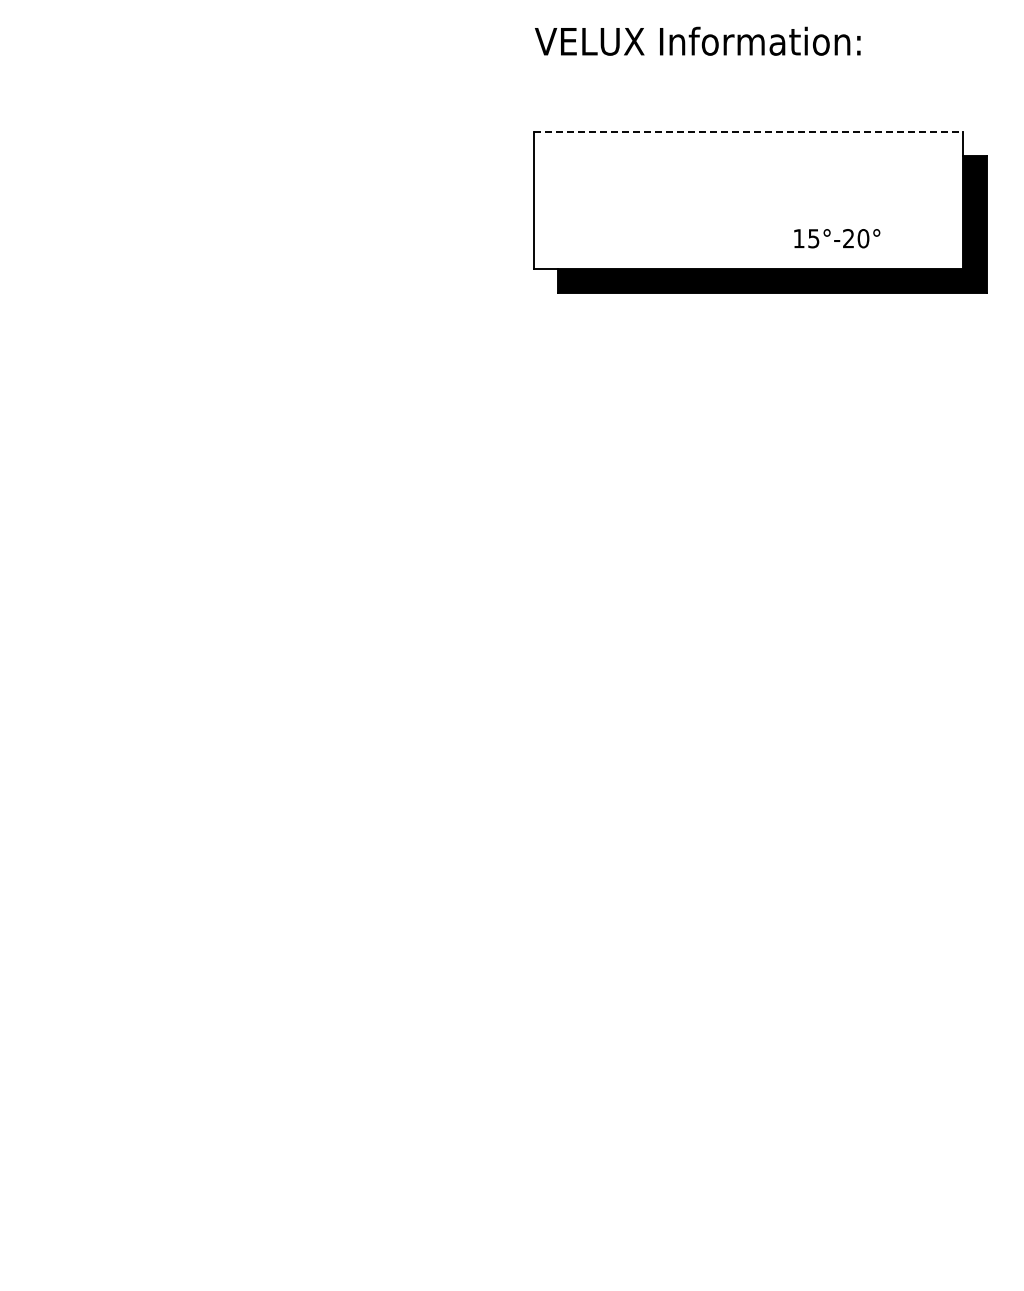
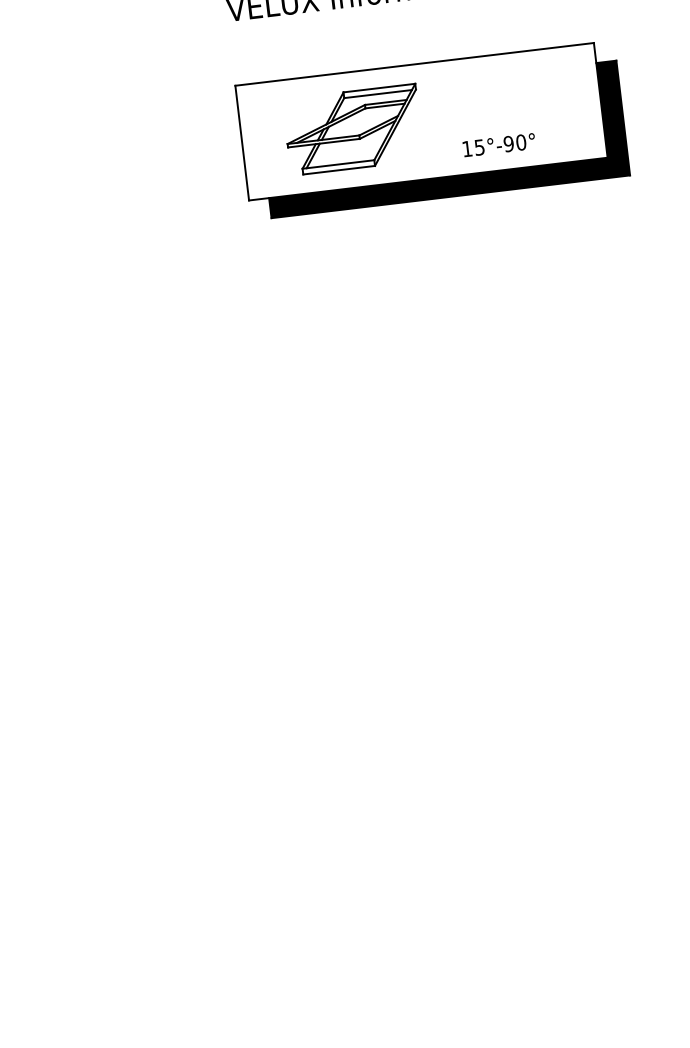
line: (749, 131) -> (415, 64), dashed -> solid
part: (666, 199) -> (352, 129), added
text: (848, 238) -> (508, 143), 15°-20° -> 15°-90°

